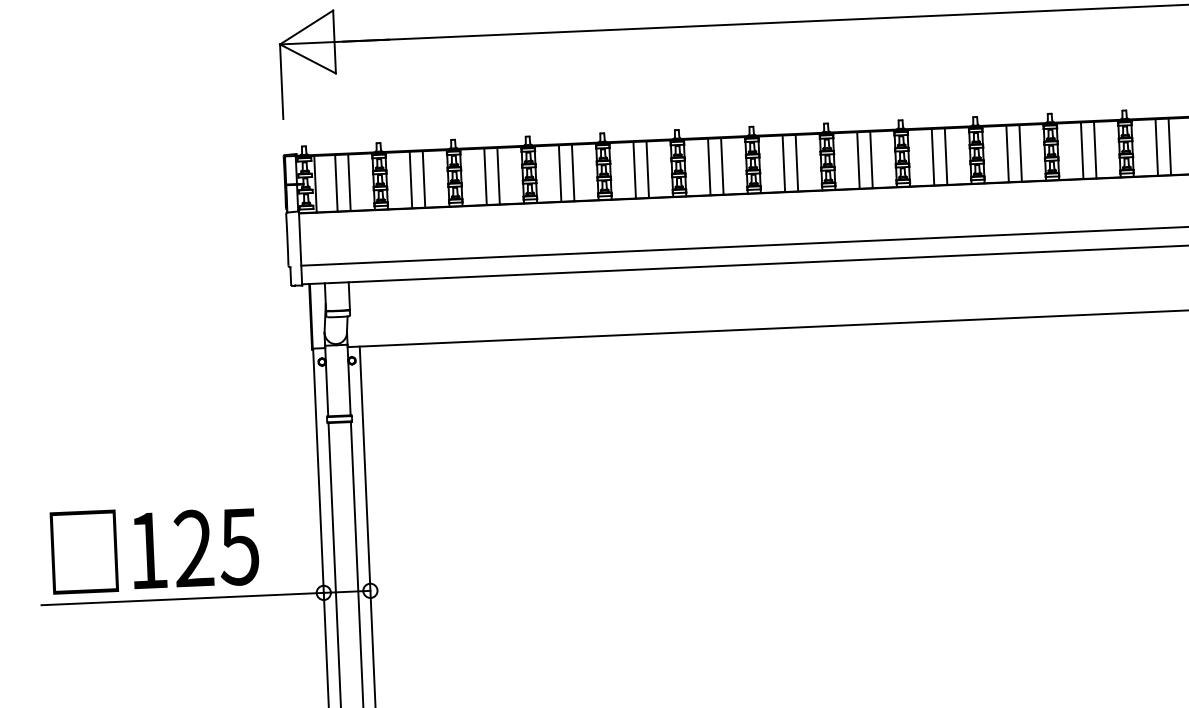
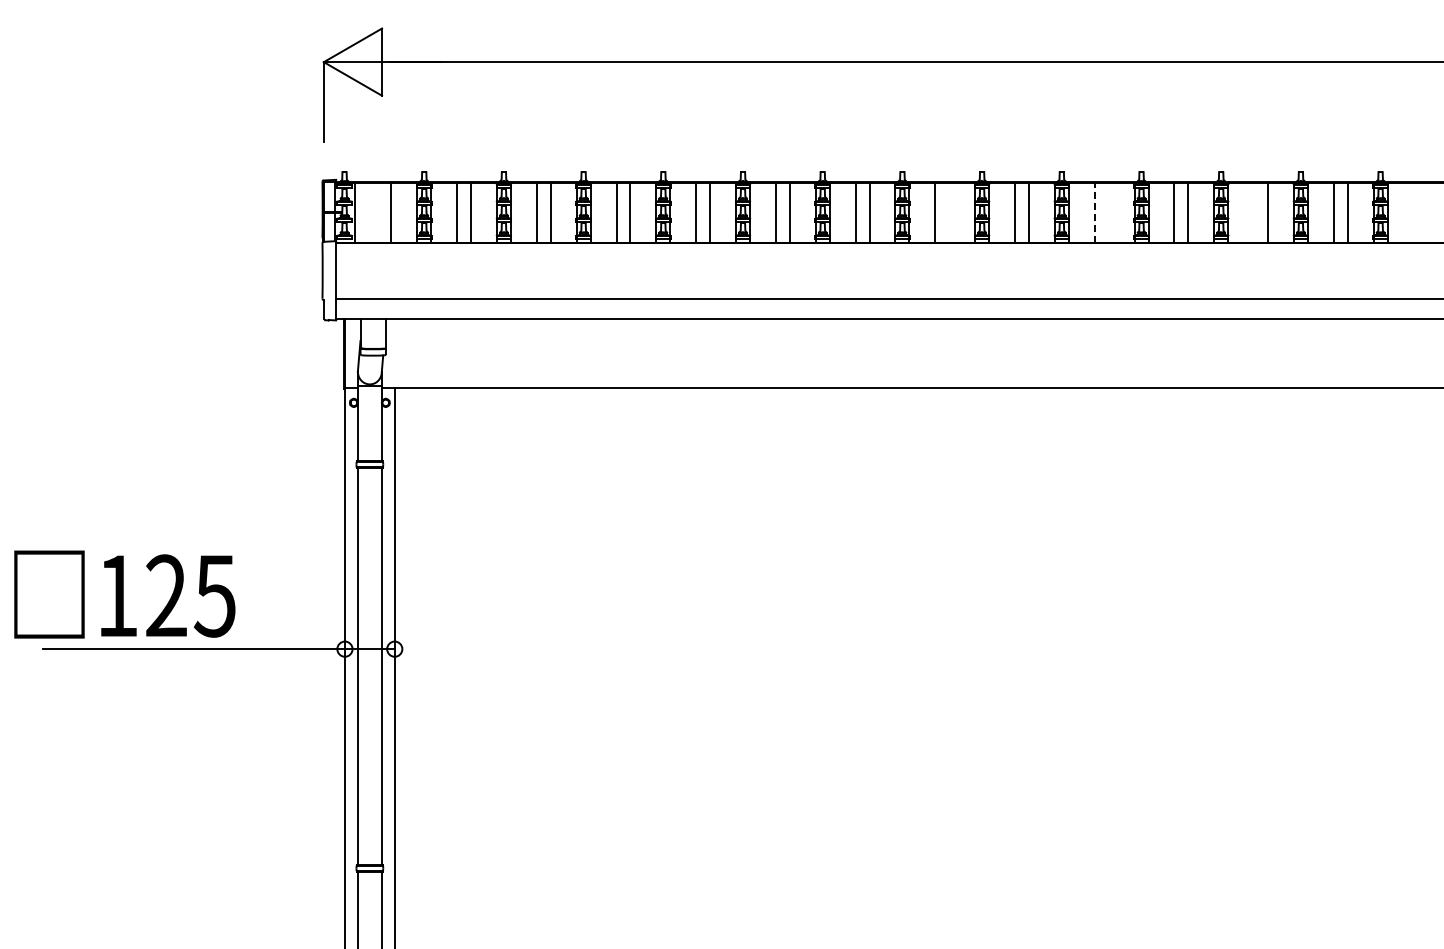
line: (1157, 147) -> (1254, 212), removed
line: (1007, 153) -> (1094, 212), solid -> dashed
line: (1020, 153) -> (1108, 212), removed
line: (871, 159) -> (949, 212), removed
line: (336, 182) -> (377, 212), removed
text: (154, 549) -> (124, 594), moved

